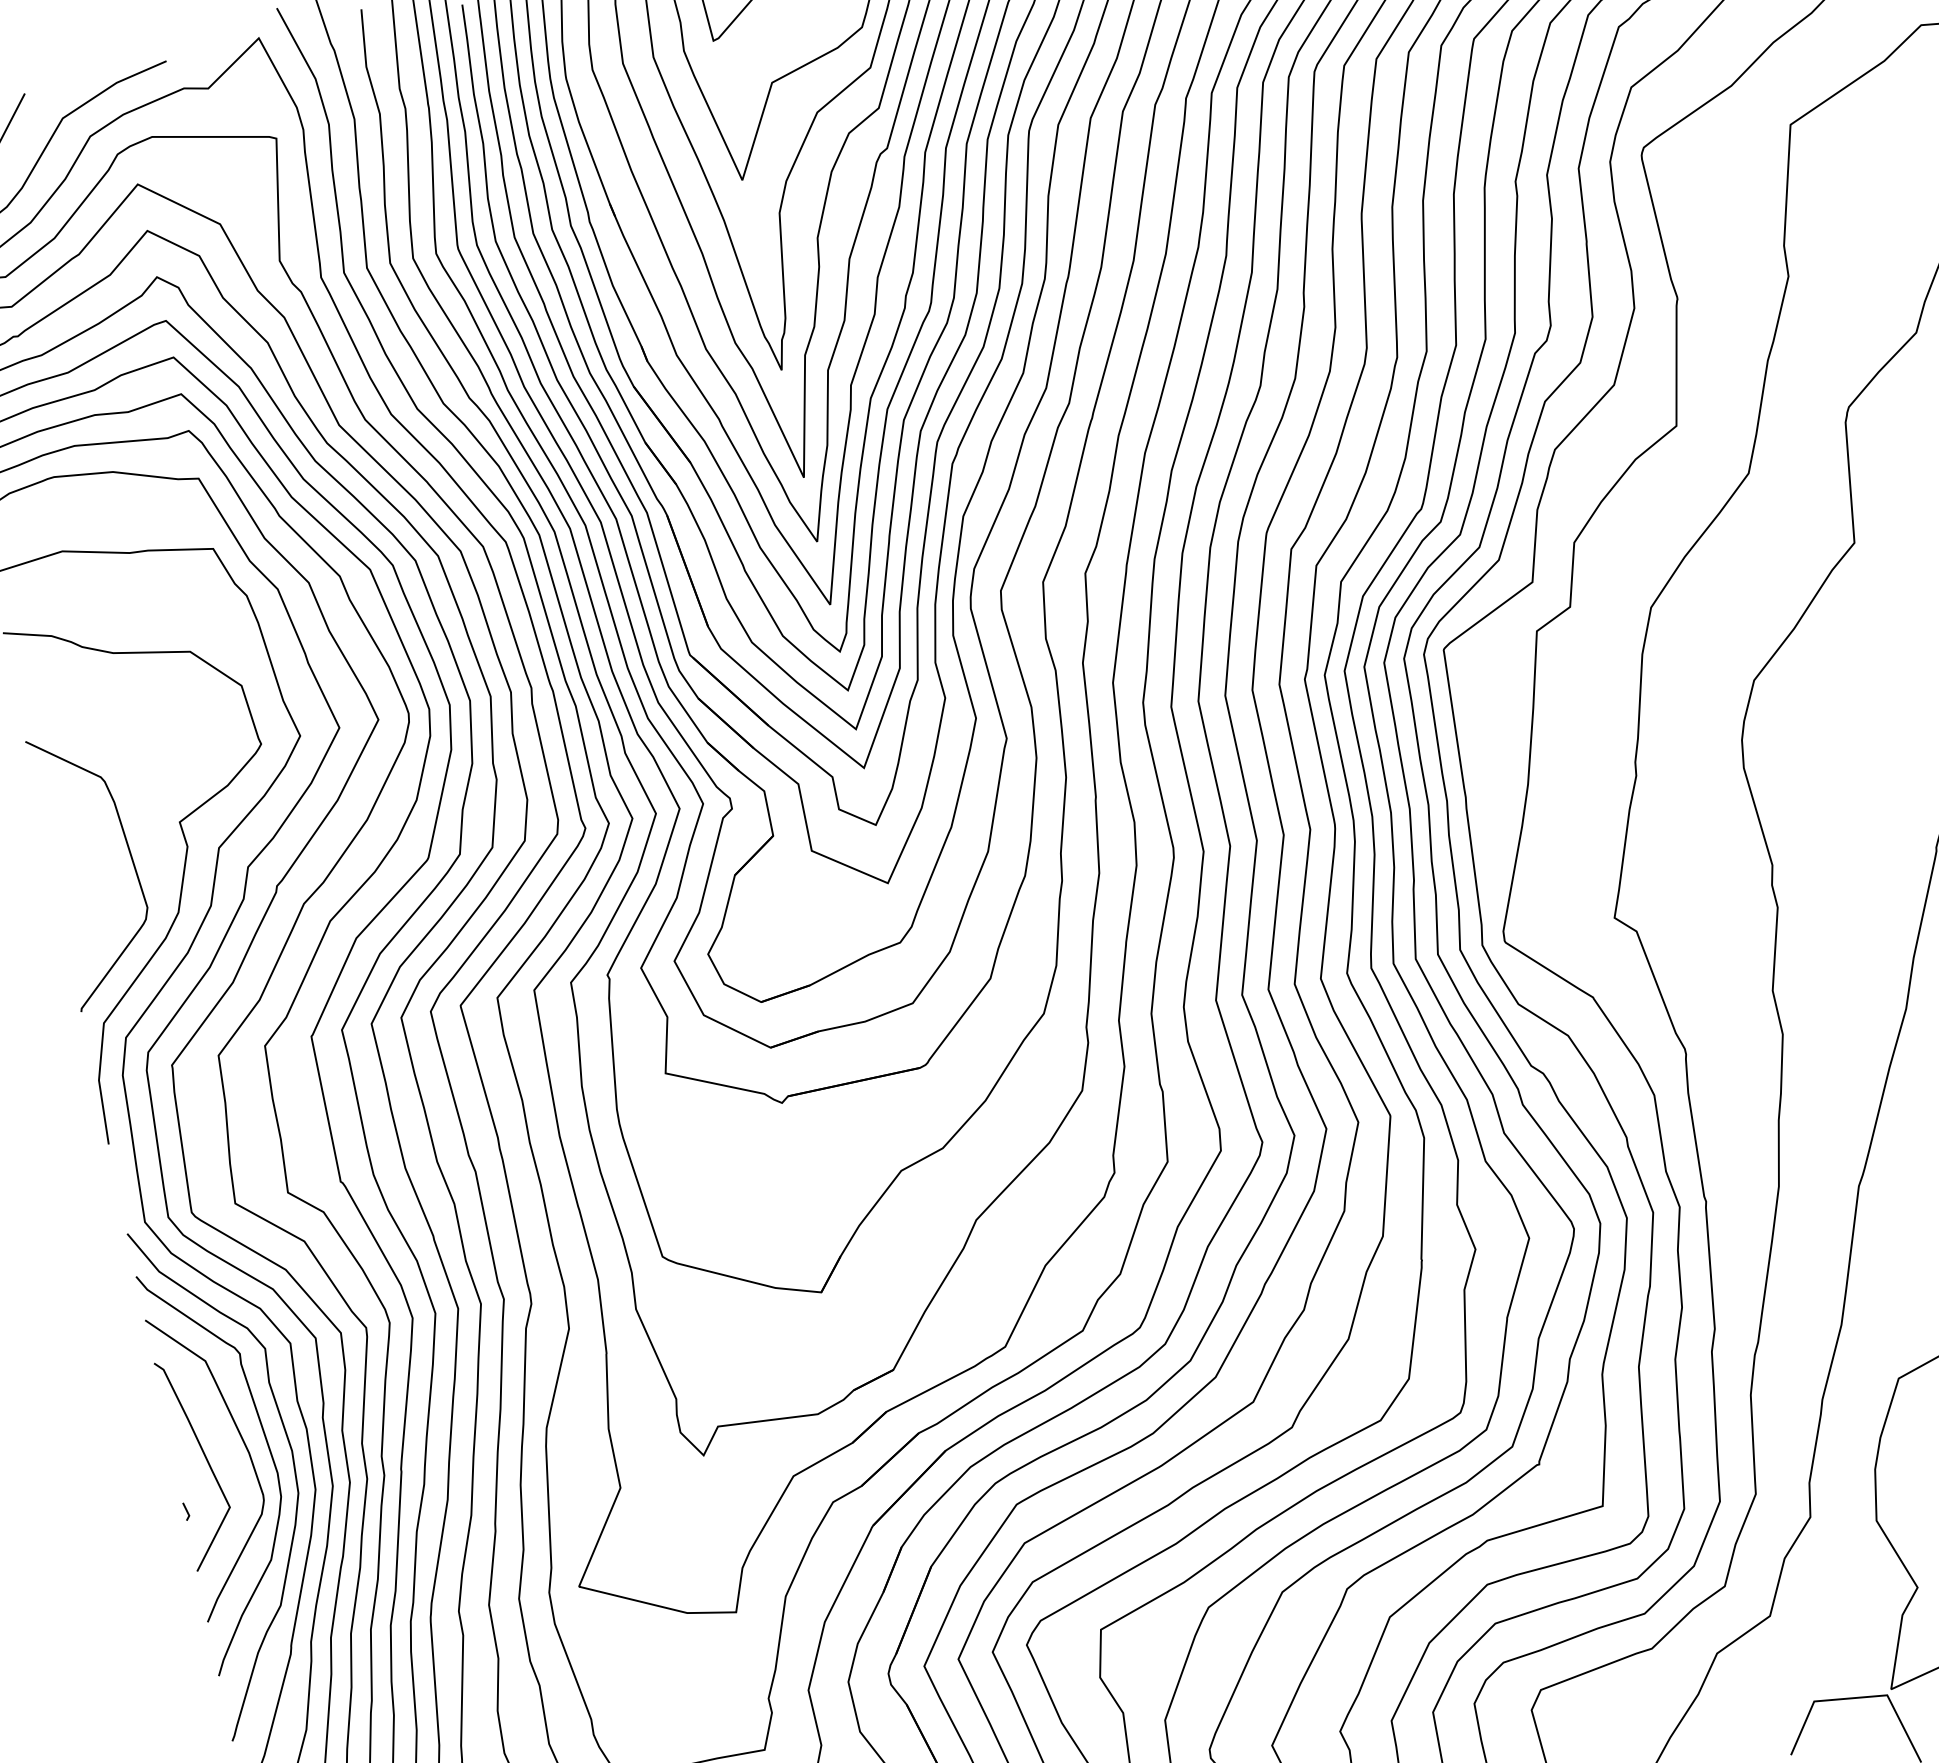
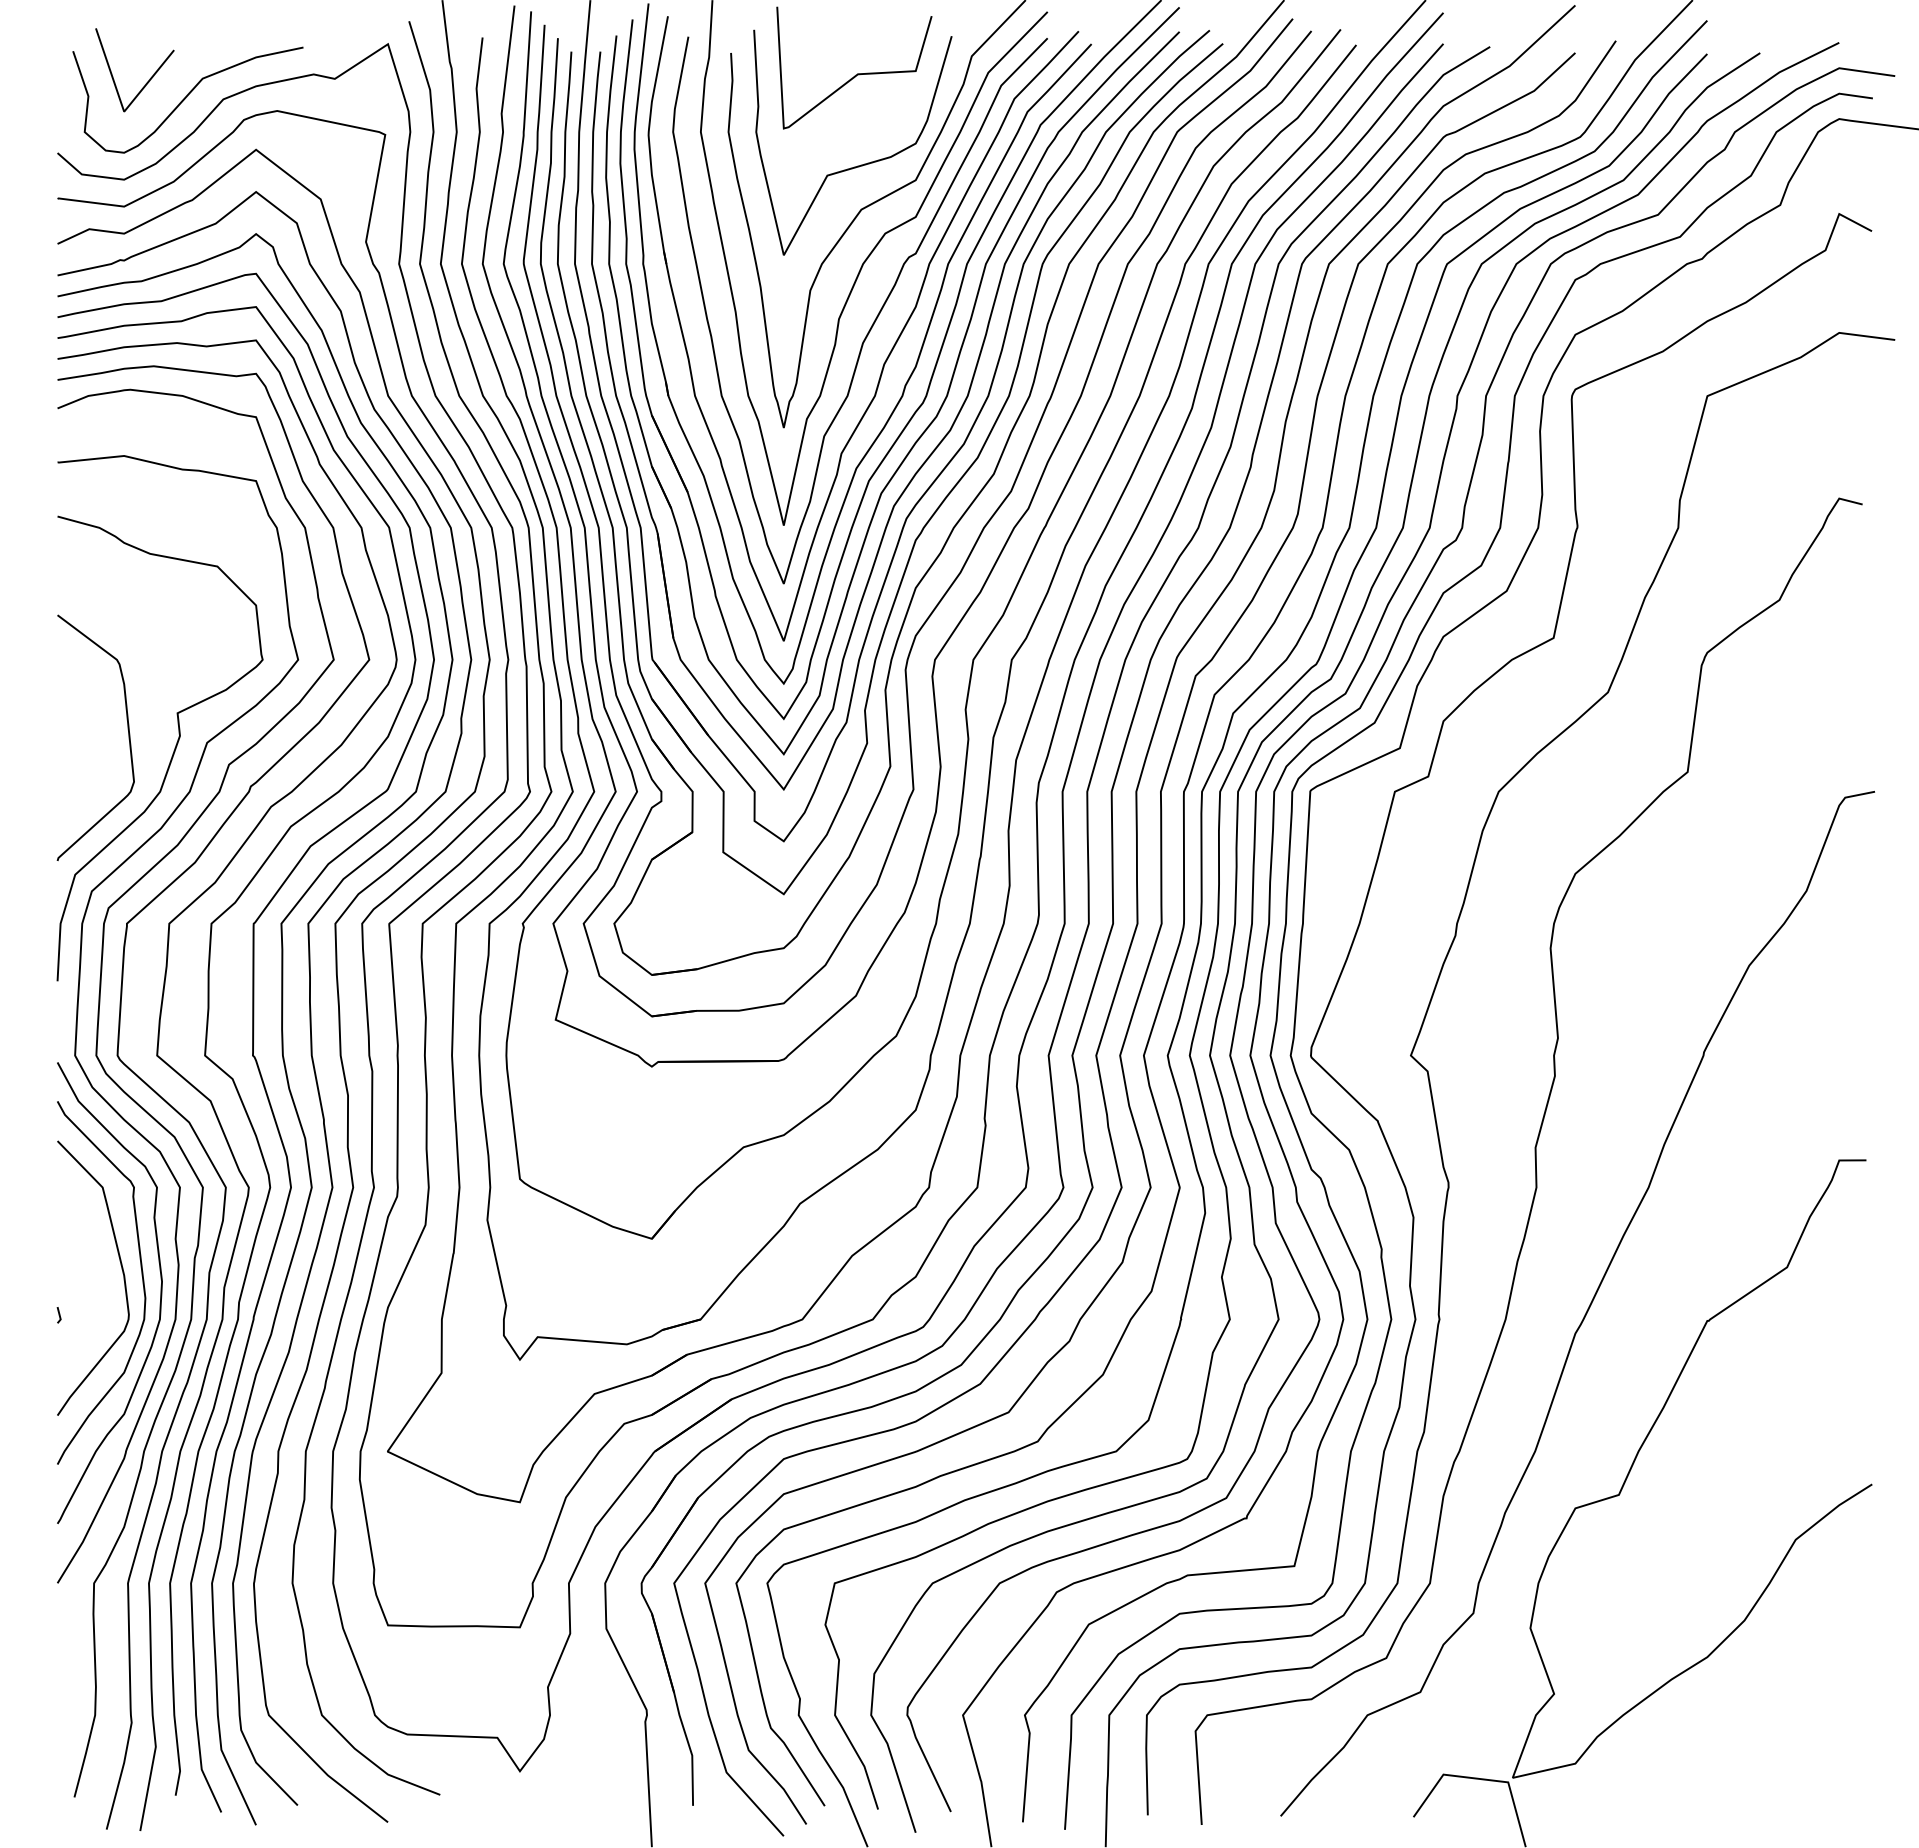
curve: (204, 1457) -> (84, 1271), removed

